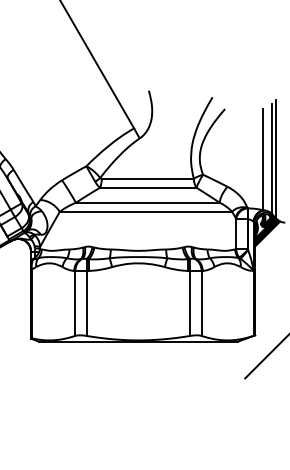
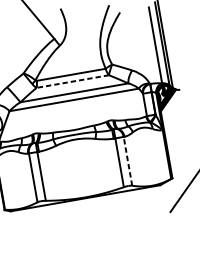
line: (147, 187) -> (72, 81), solid -> dashed
line: (201, 303) -> (127, 161), solid -> dashed

